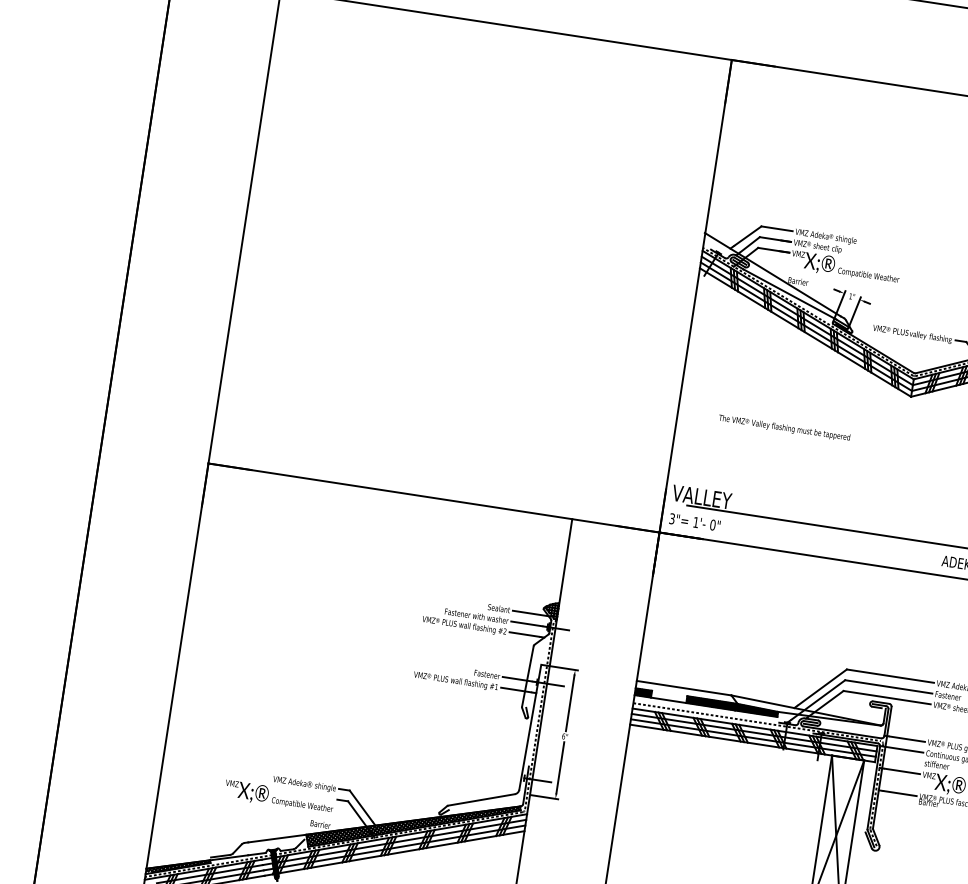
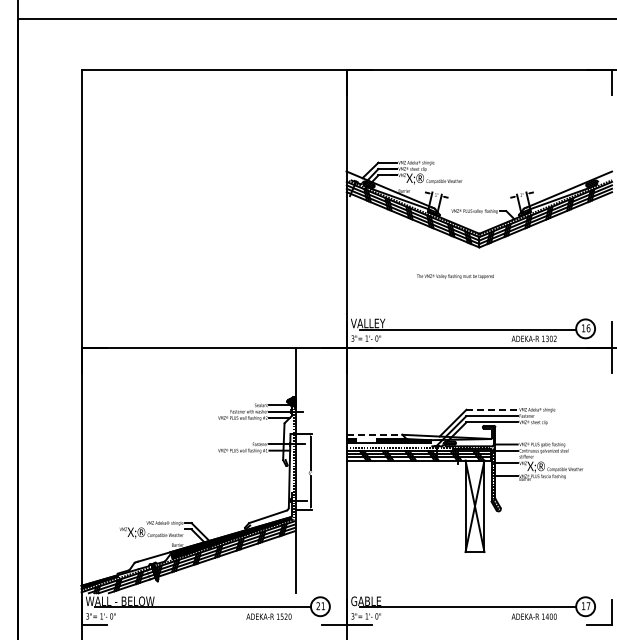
text: (784, 428) -> (455, 276), moved
line: (891, 675) -> (492, 409), solid -> dashed
line: (683, 687) -> (374, 434), solid -> dashed

